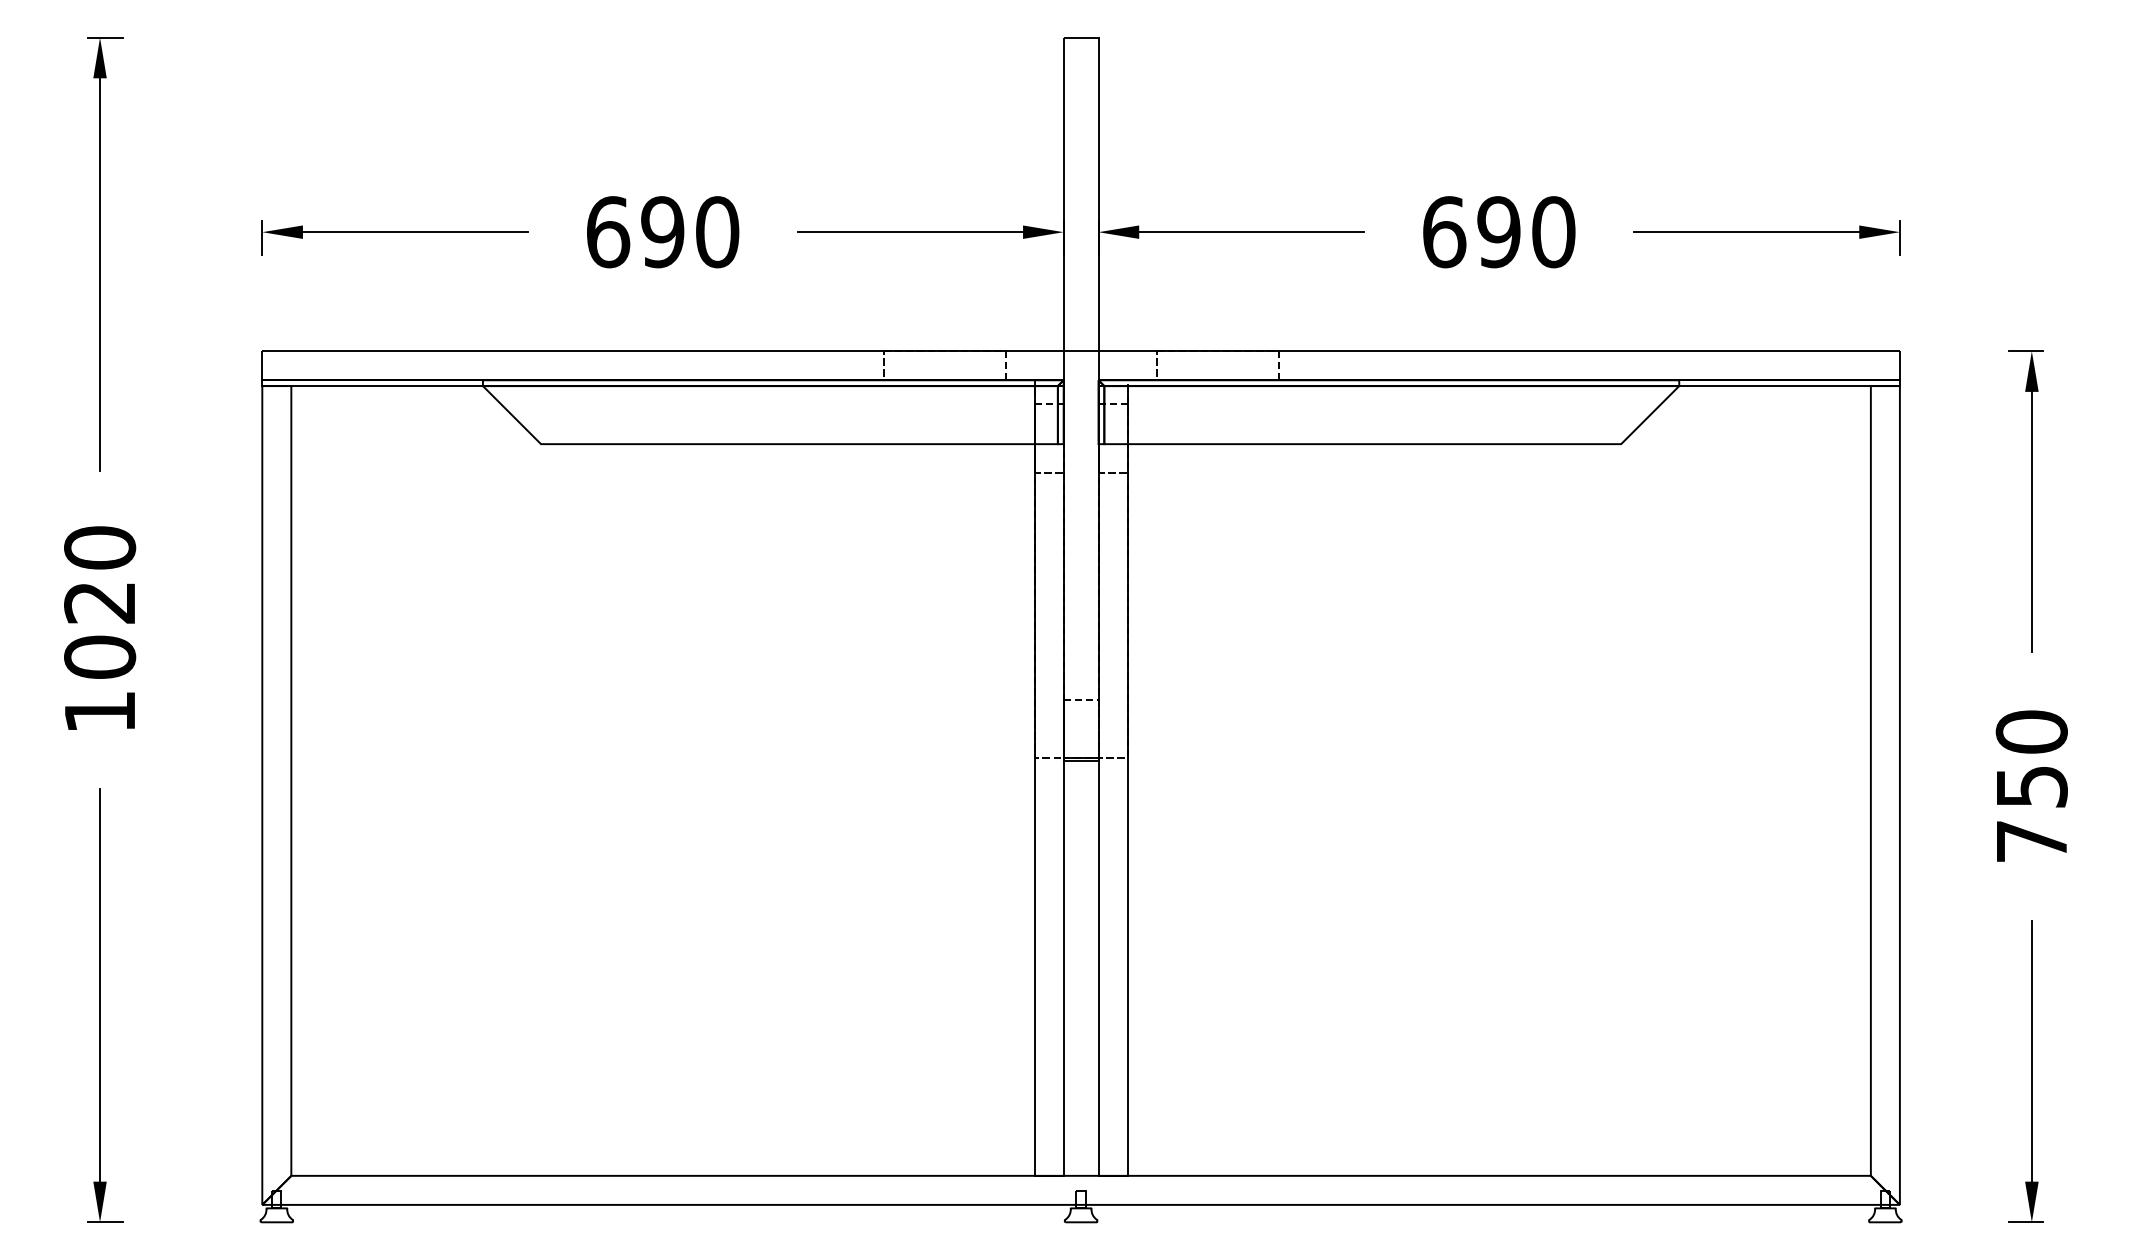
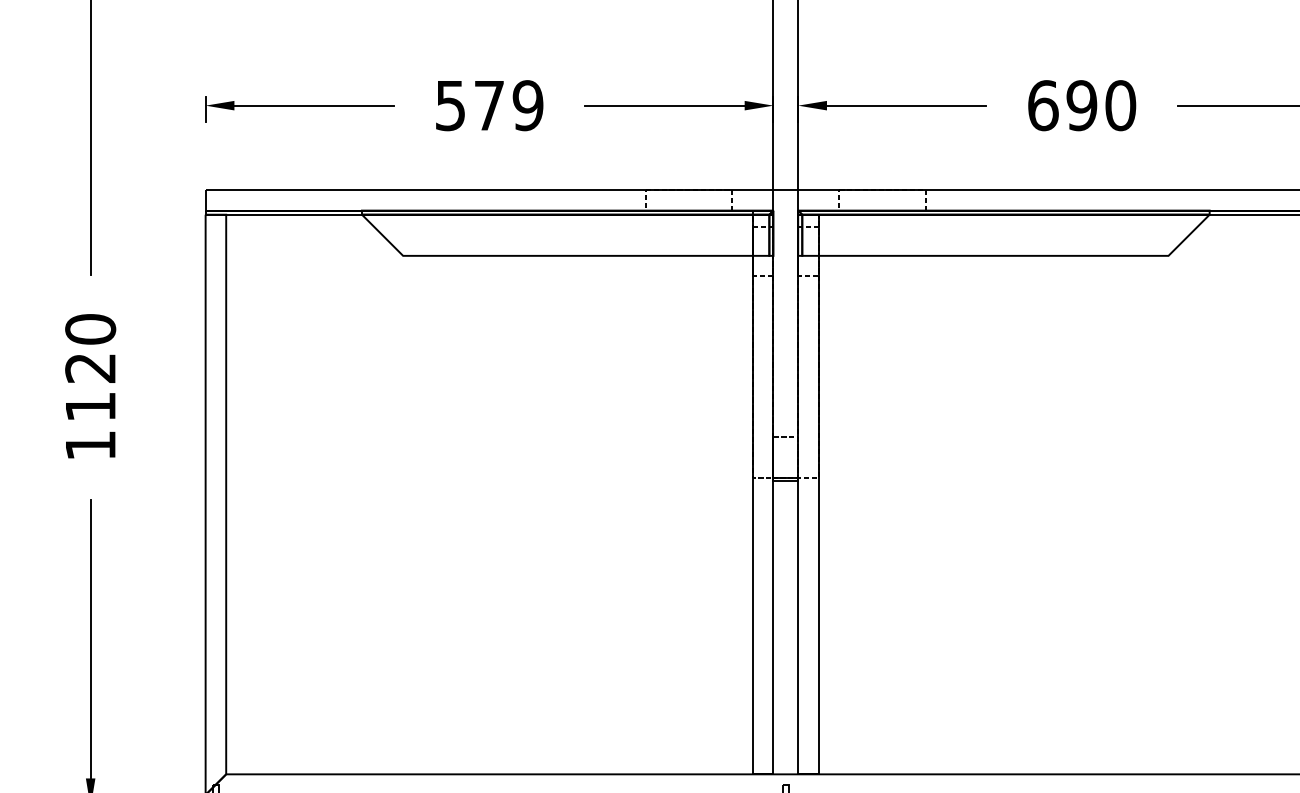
text: (663, 232) -> (489, 105), 690 -> 579
text: (100, 656) -> (90, 406), 1020 -> 1120

